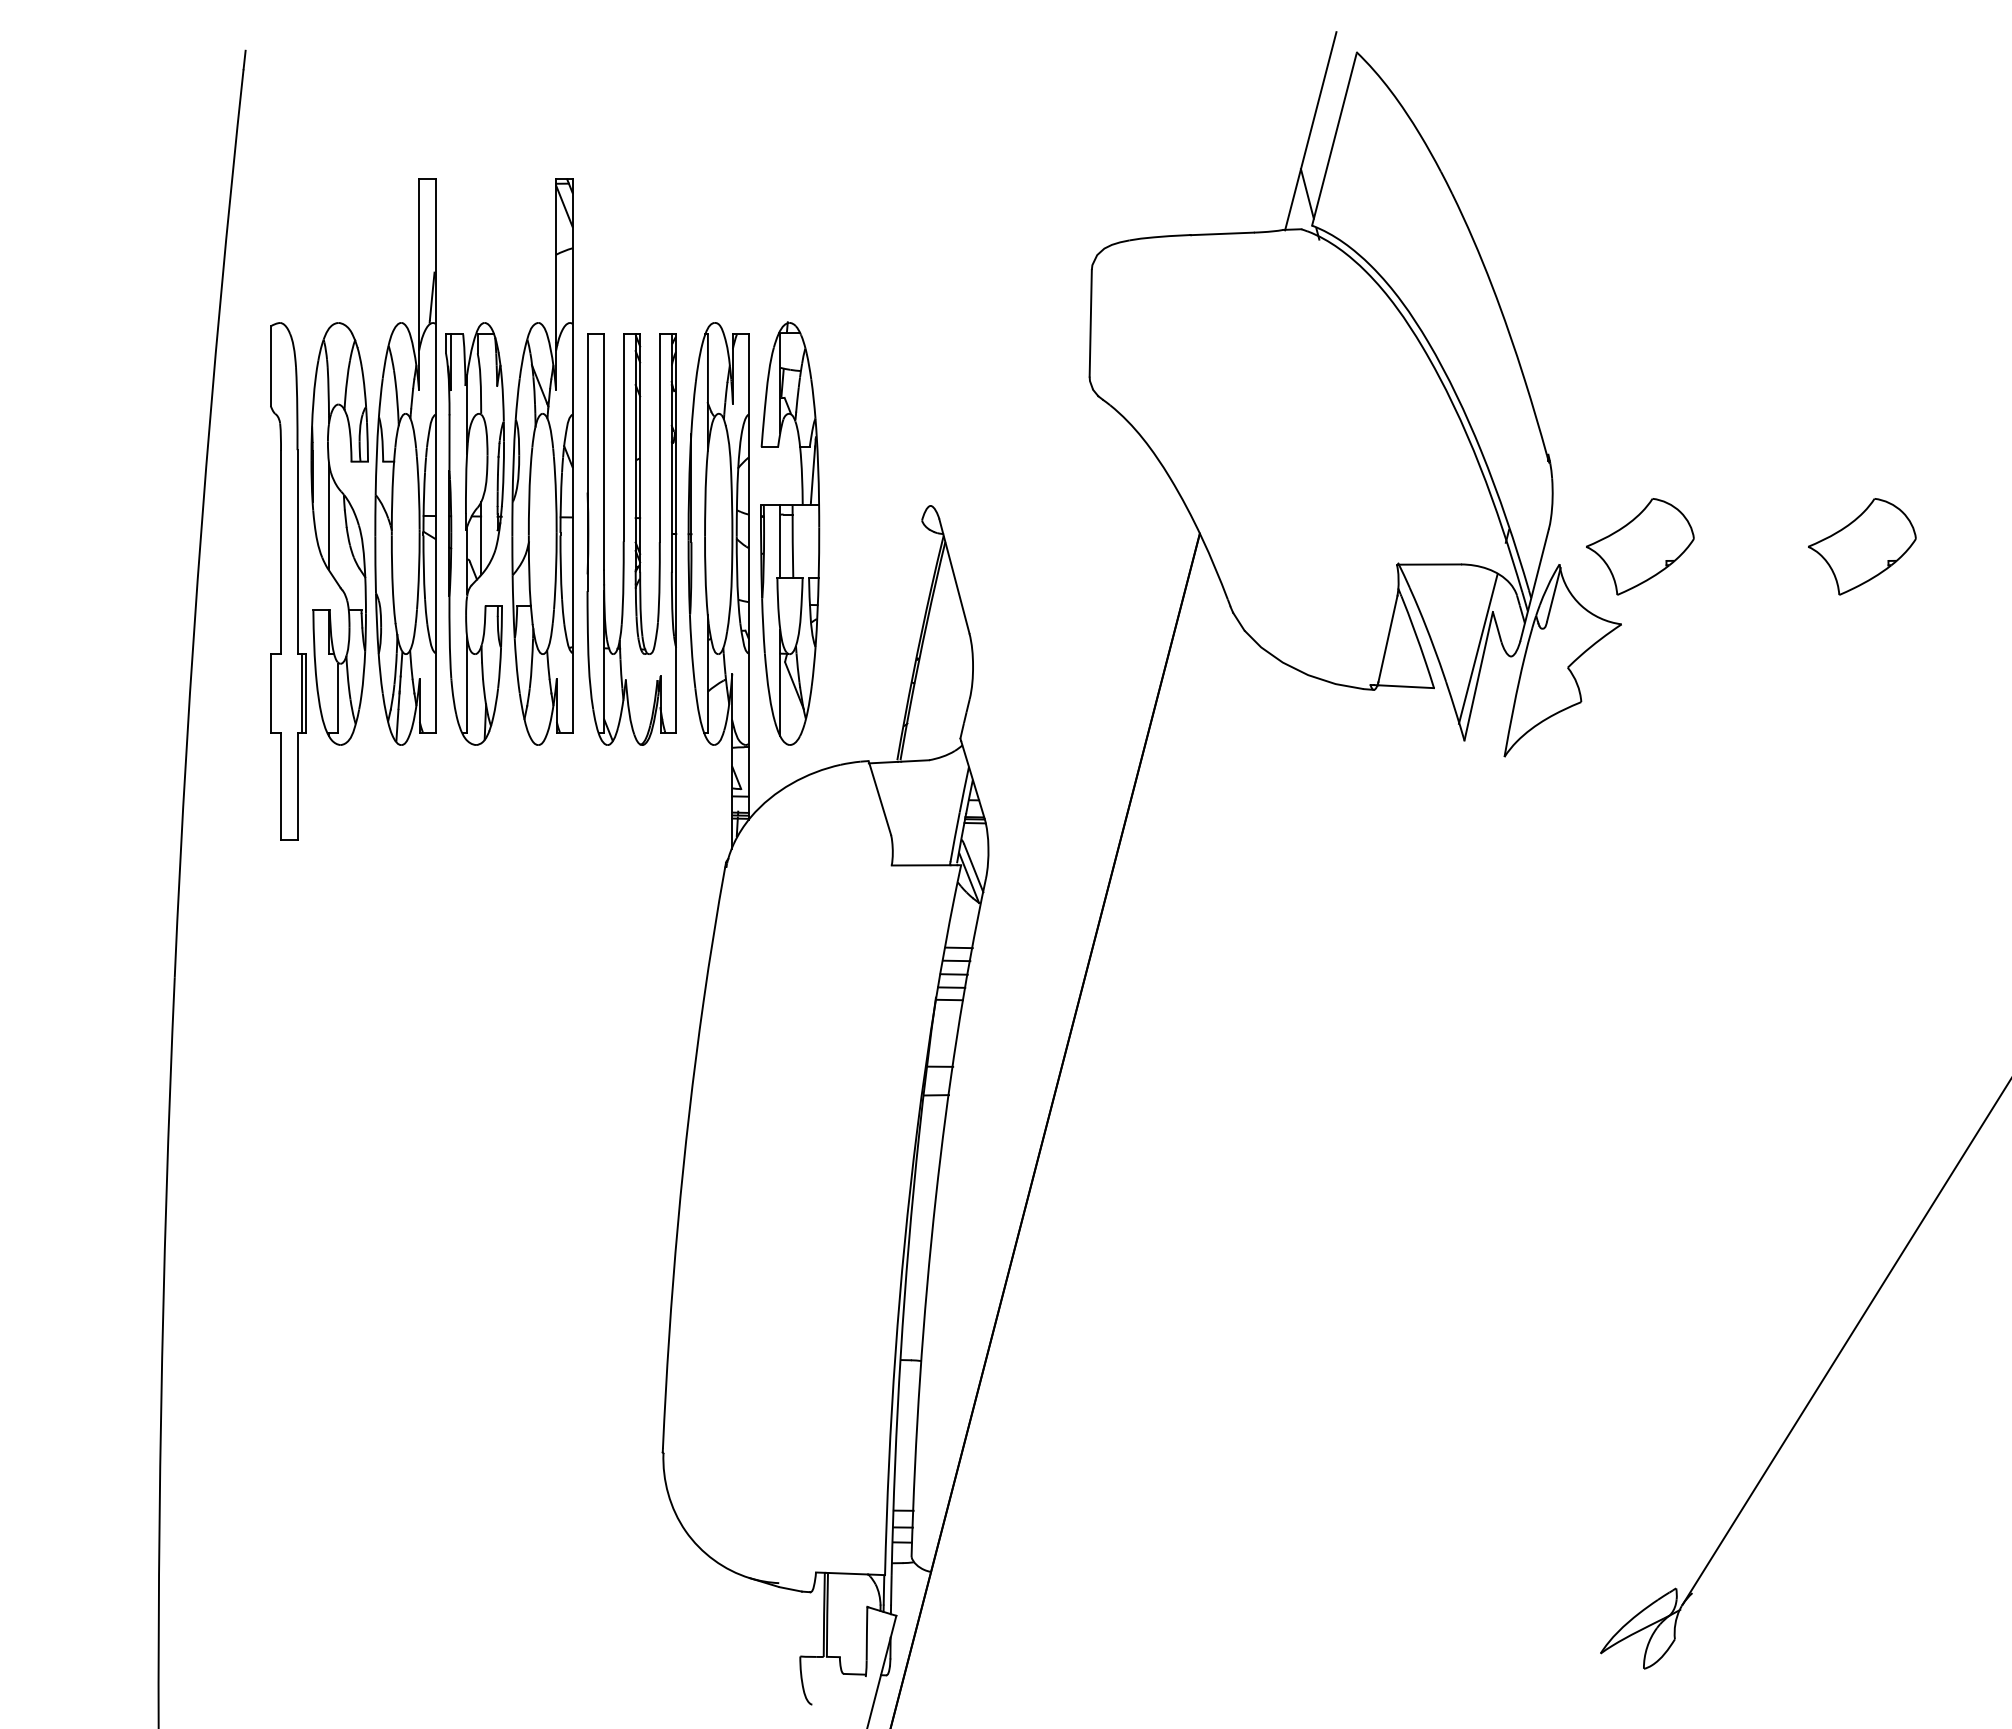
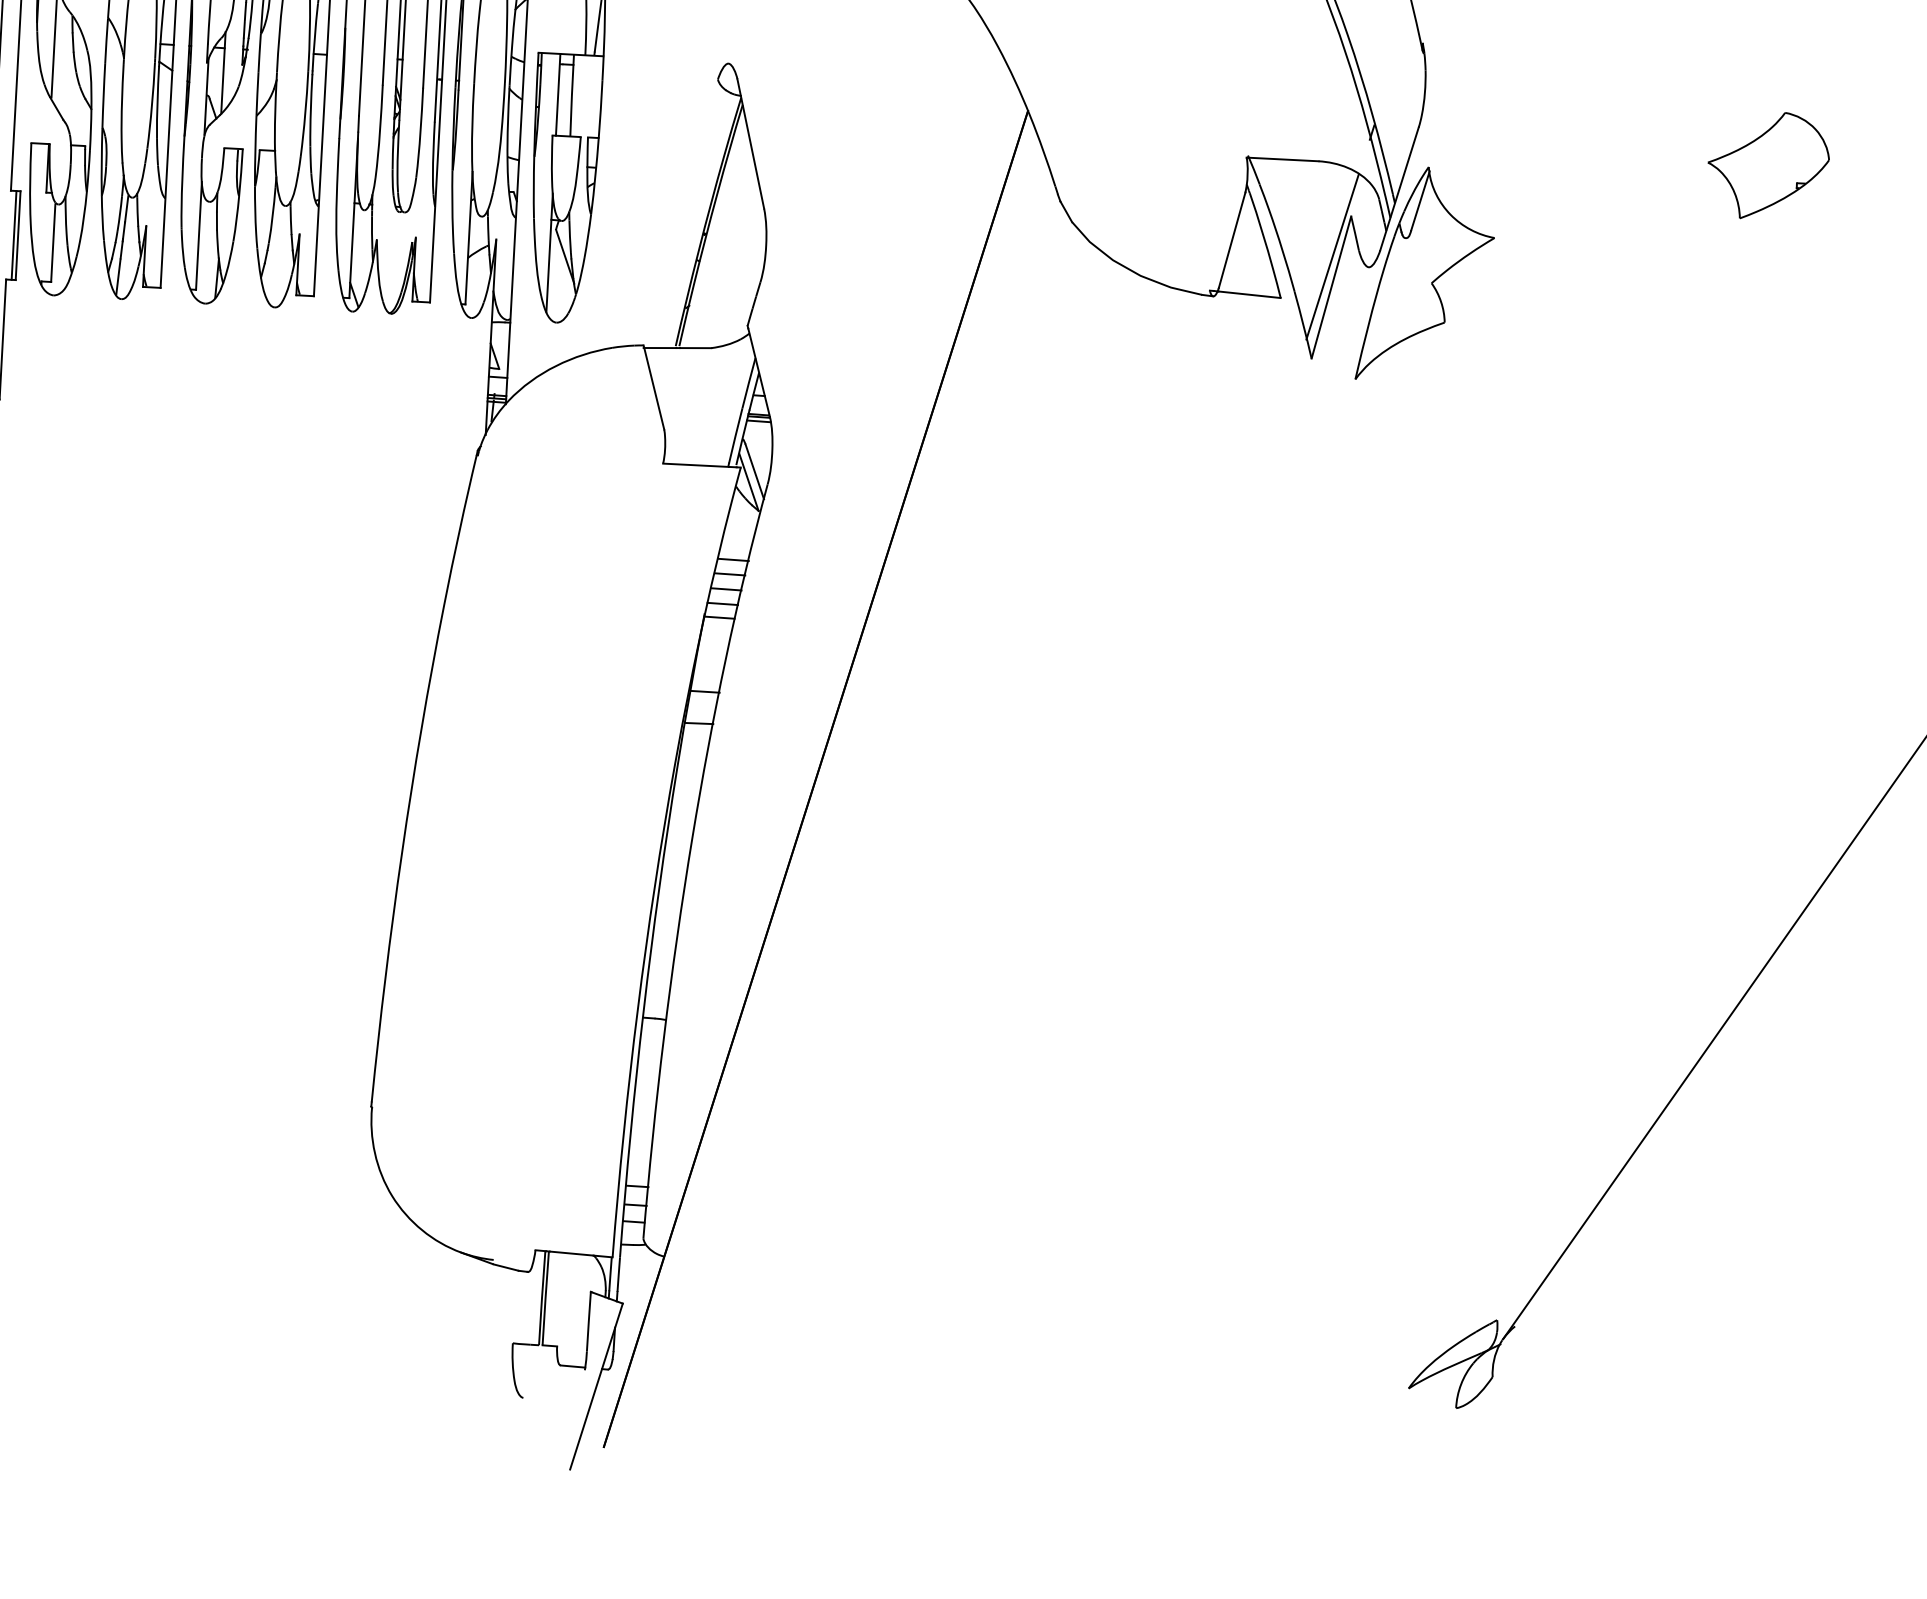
part: (1640, 546) -> (1520, 152), removed

